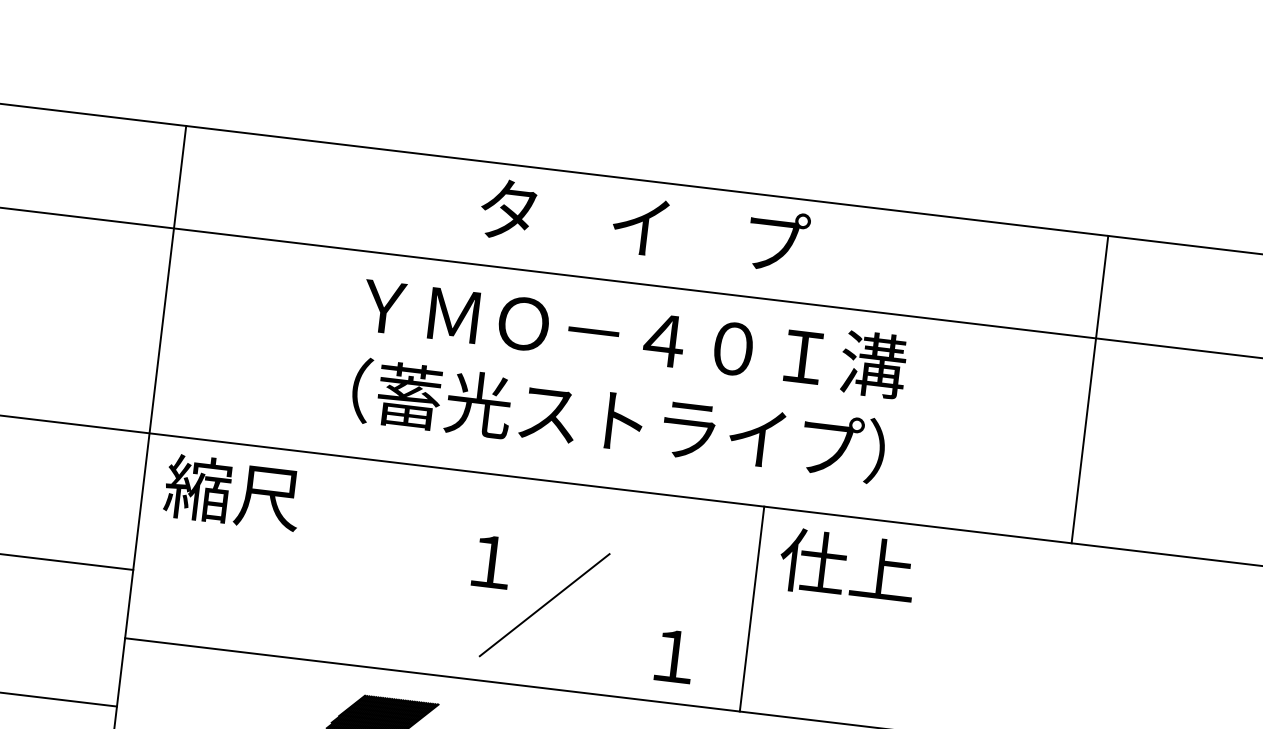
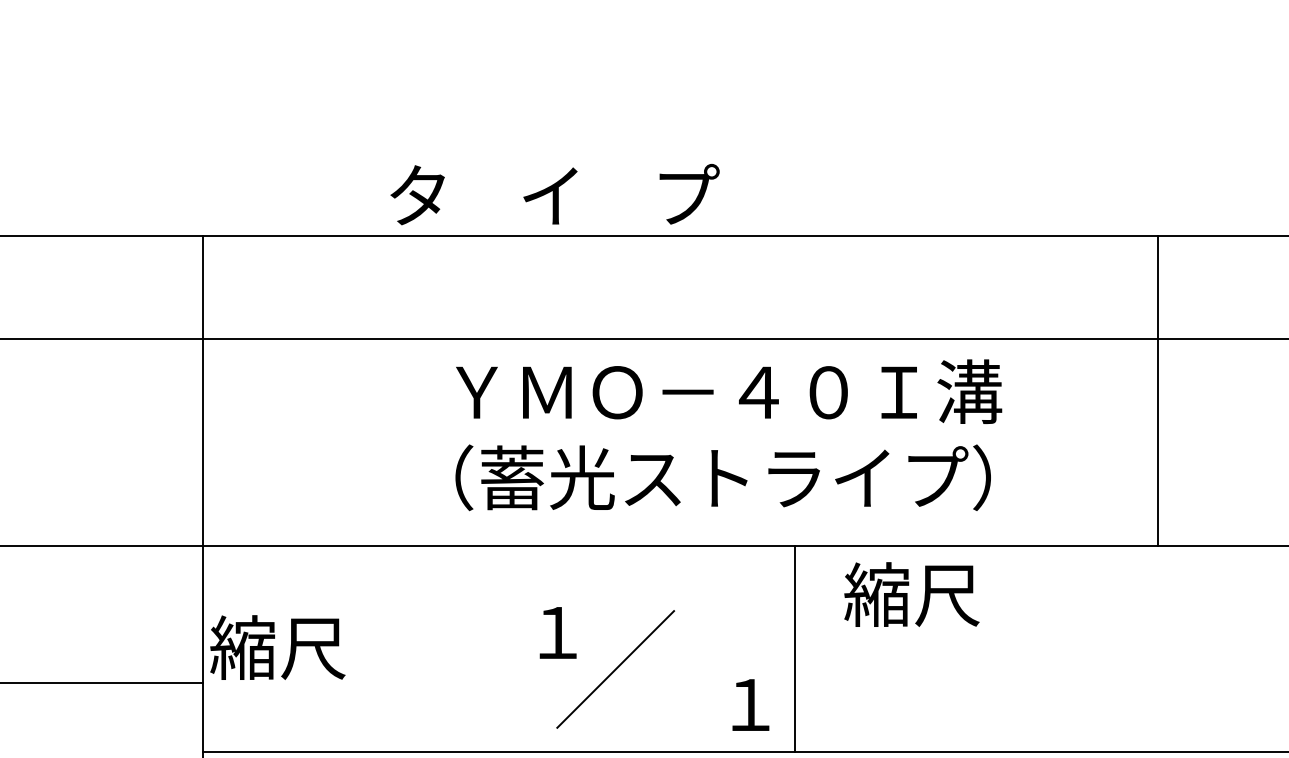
text: (644, 225) -> (554, 194), moved
text: (628, 379) -> (728, 435), moved
line: (1089, 389) -> (1157, 390), moved
text: (232, 492) -> (277, 647), moved
text: (847, 565) -> (911, 594), 仕上 -> 縮尺
line: (752, 608) -> (795, 648), moved

